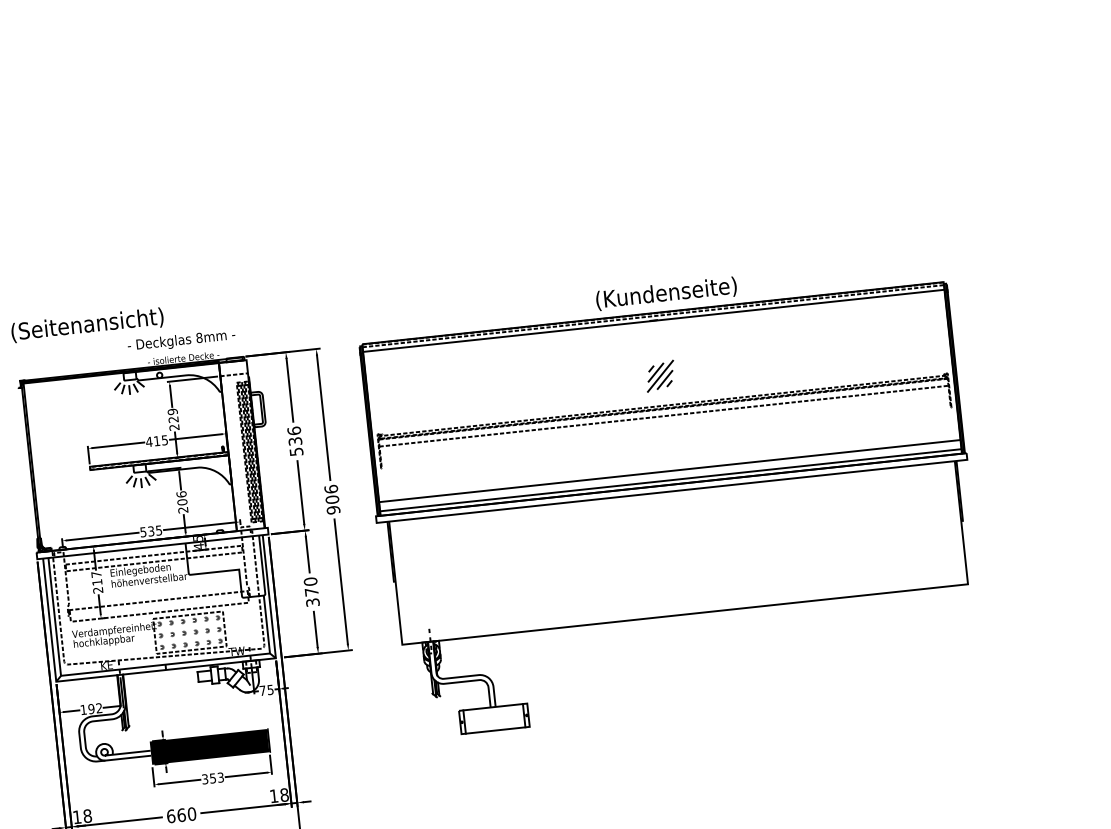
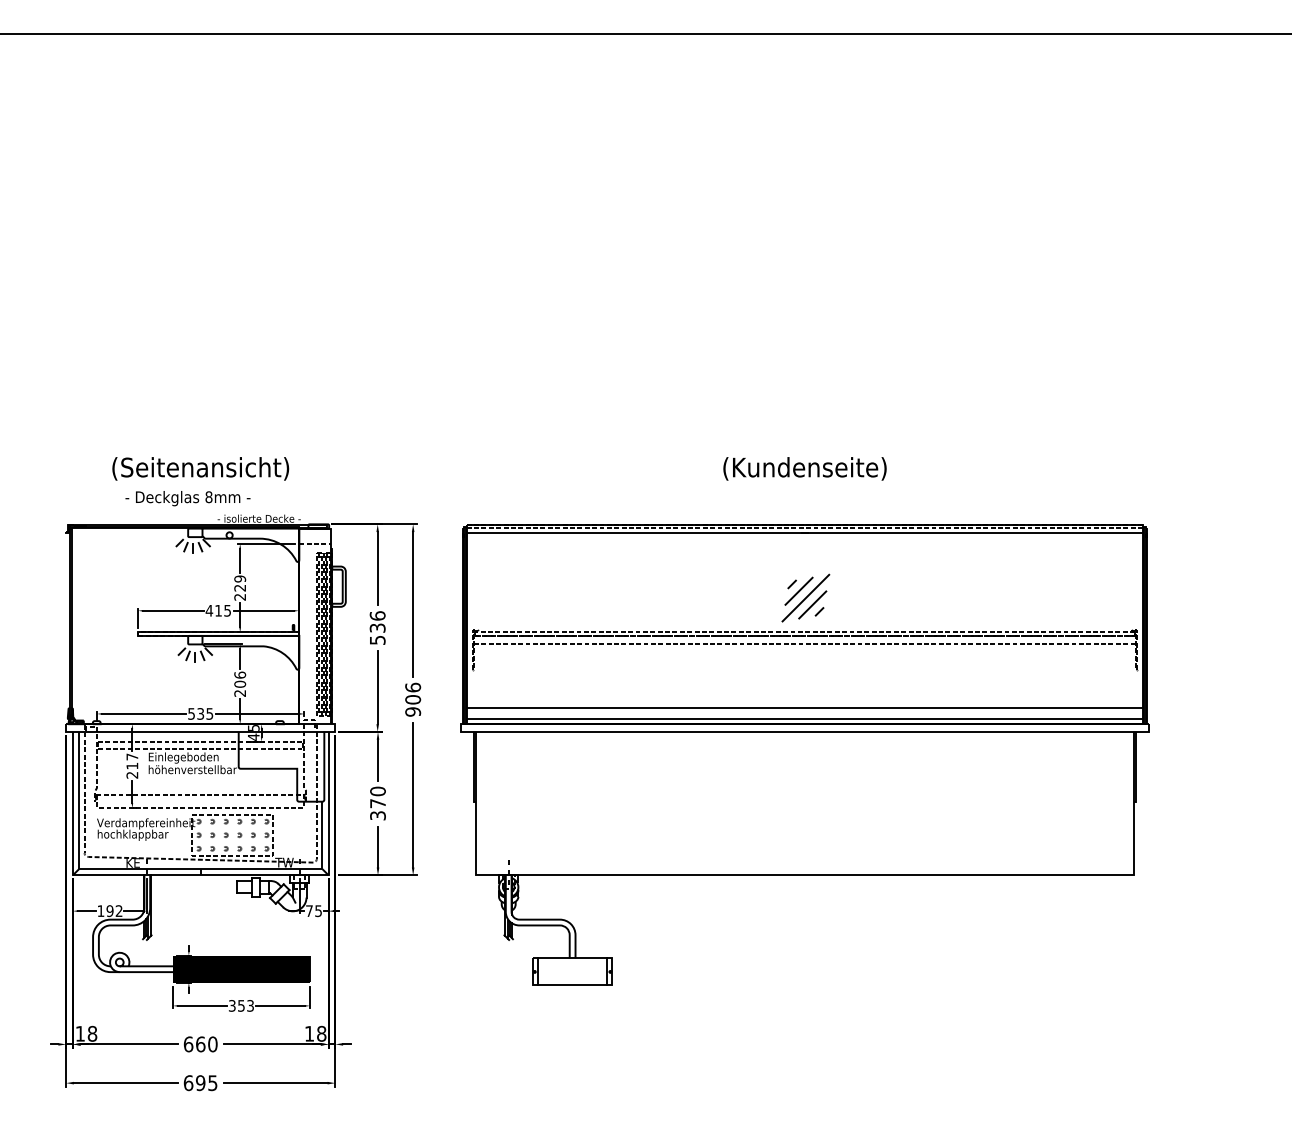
text: (666, 293) -> (804, 468), moved
text: (87, 324) -> (200, 468), moved
text: (181, 341) -> (187, 498), moved
part: (660, 375) -> (805, 597), size x1.43

